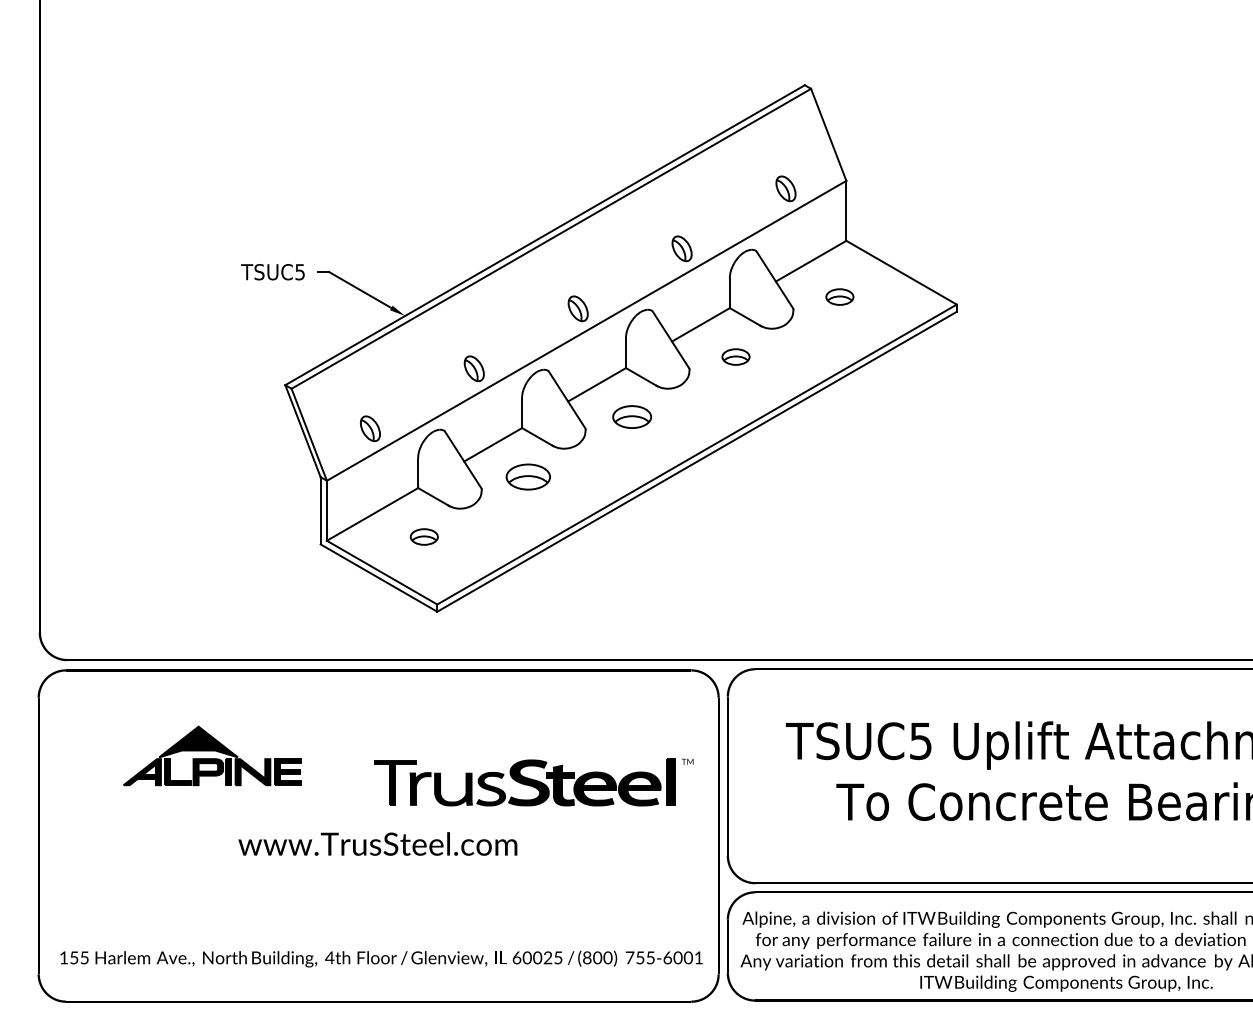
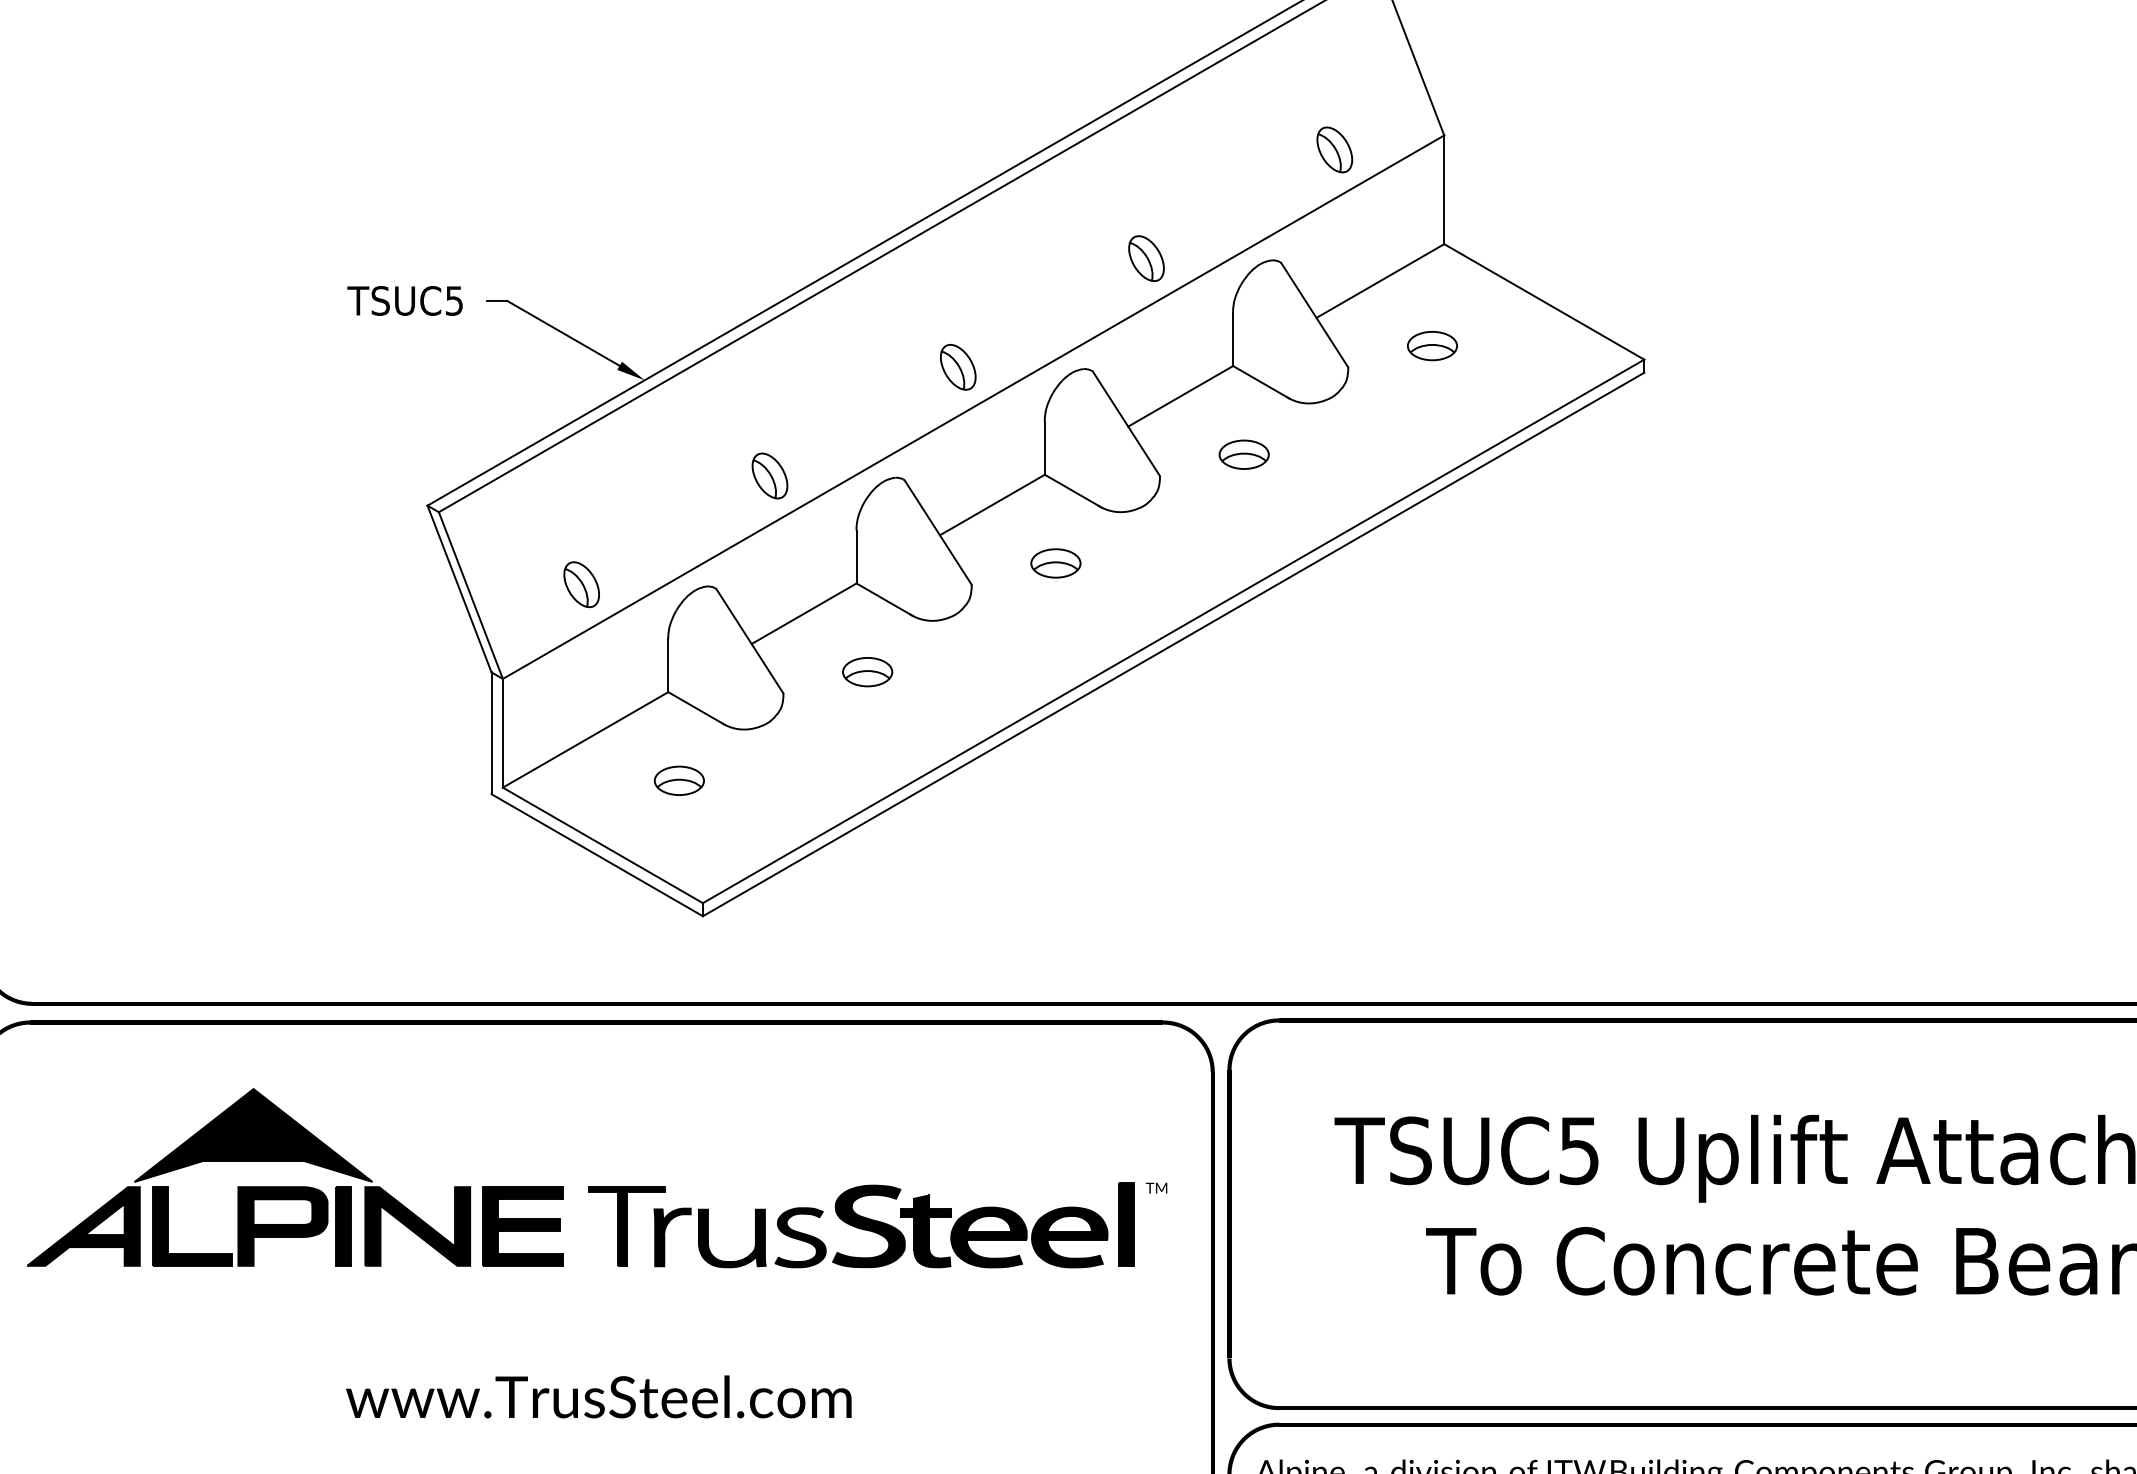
part: (631, 416) -> (1054, 562), size x0.71
part: (527, 476) -> (866, 671), size x0.62
part: (212, 755) -> (295, 1176), size x1.67
text: (377, 843) -> (598, 1396), moved

